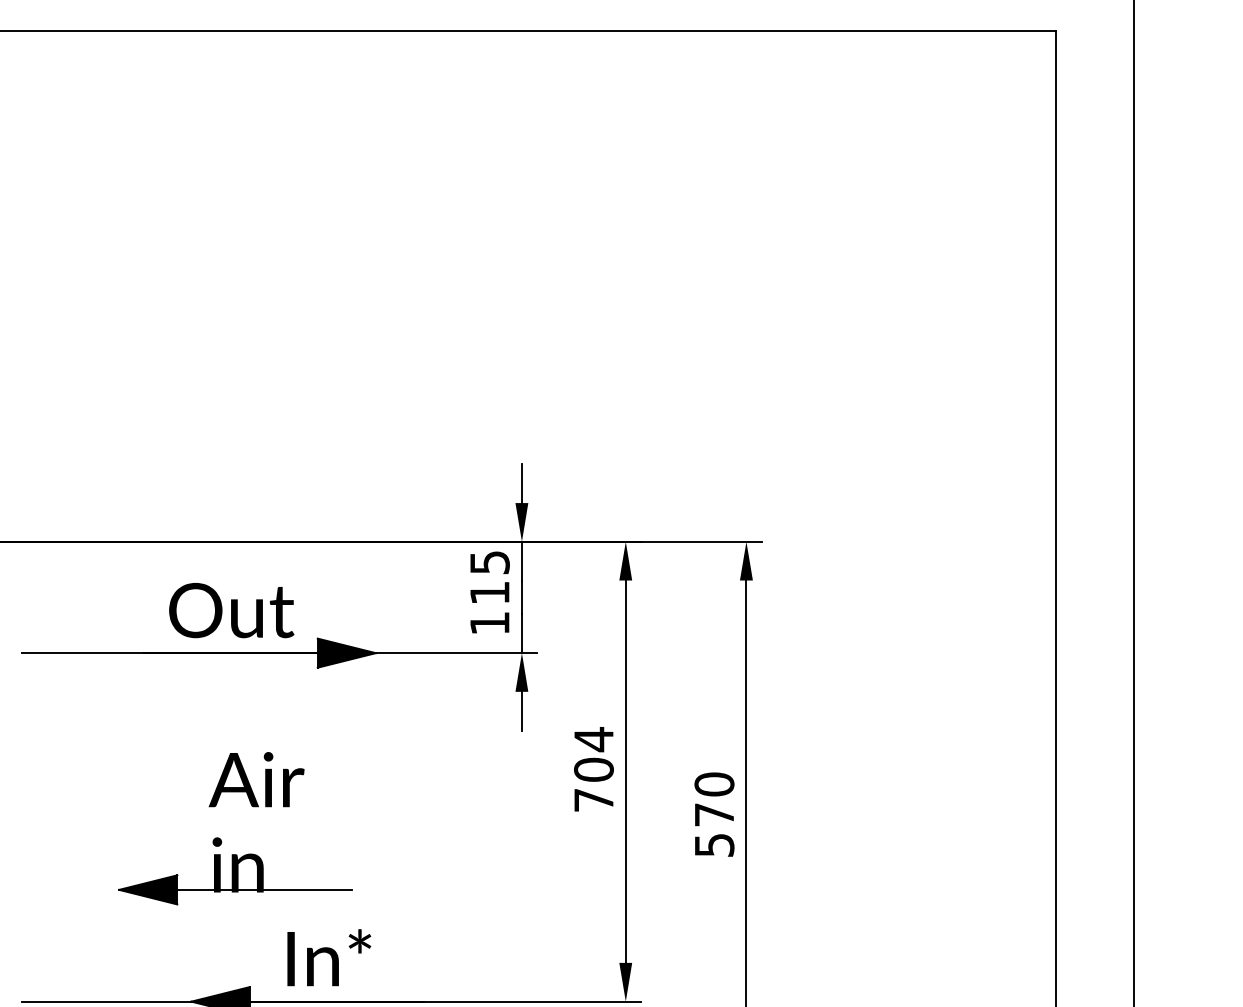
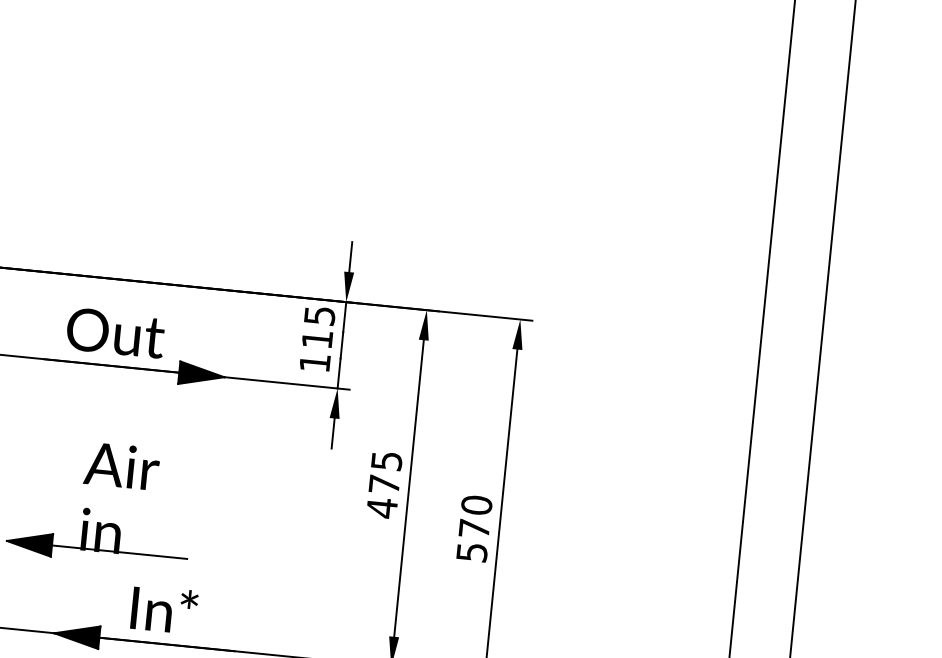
text: (593, 770) -> (384, 485), 704 -> 475

